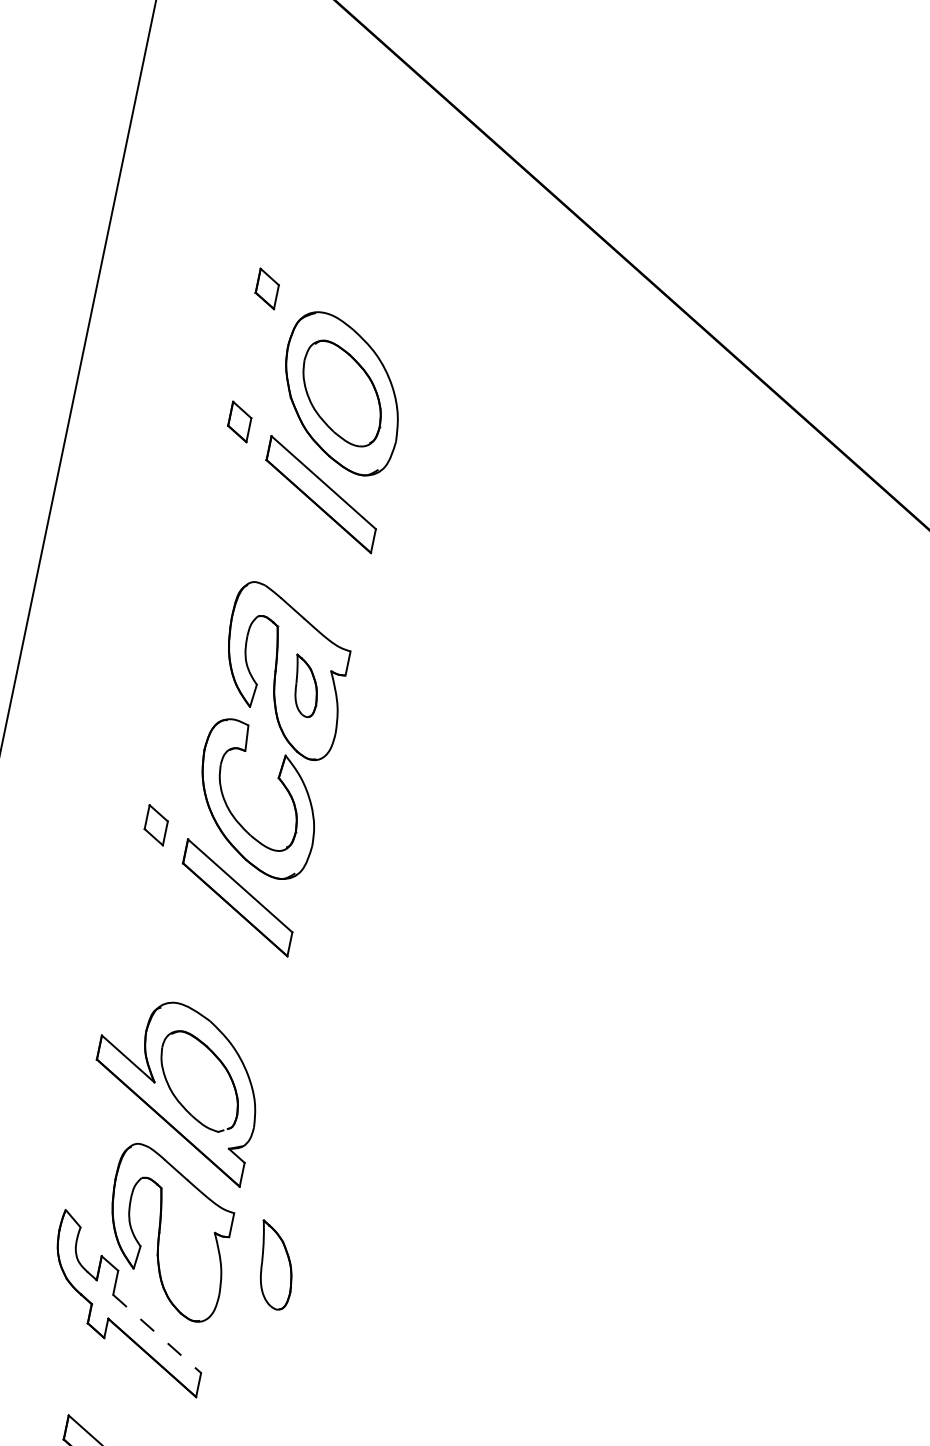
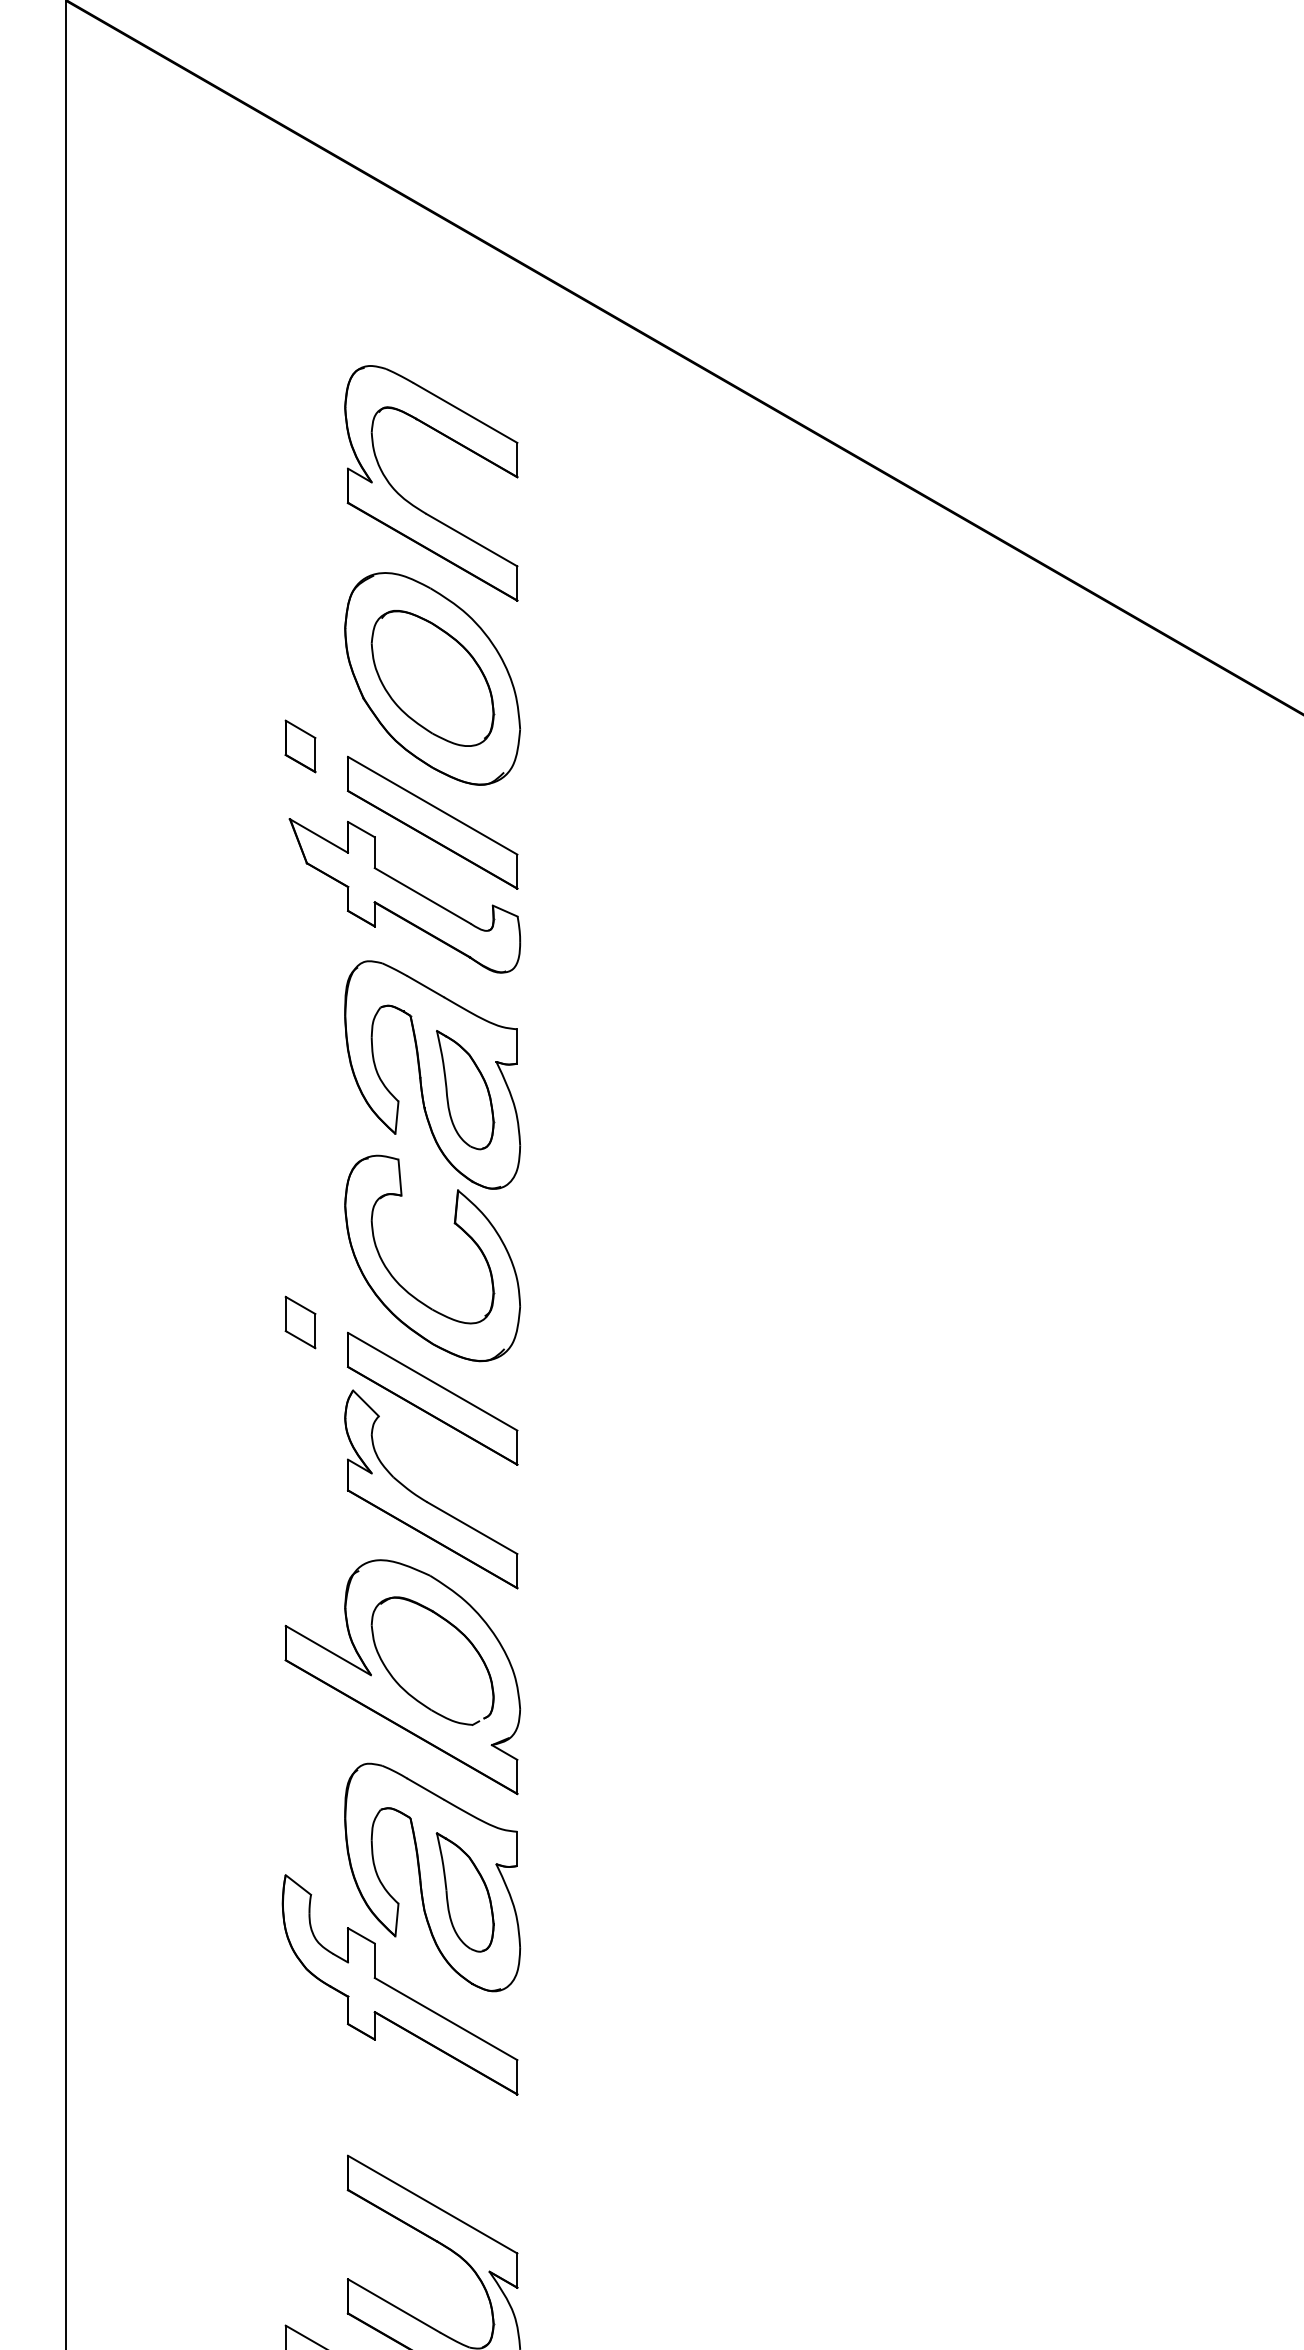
part: (355, 269) -> (415, 505), added
part: (267, 289) -> (300, 556), removed
part: (290, 541) -> (404, 895), added
part: (305, 686) -> (465, 1090), size x1.43
part: (216, 966) -> (423, 1498), added
part: (274, 1265) -> (464, 1892), moved
line: (157, 1334) -> (446, 2019), dashed -> solid

